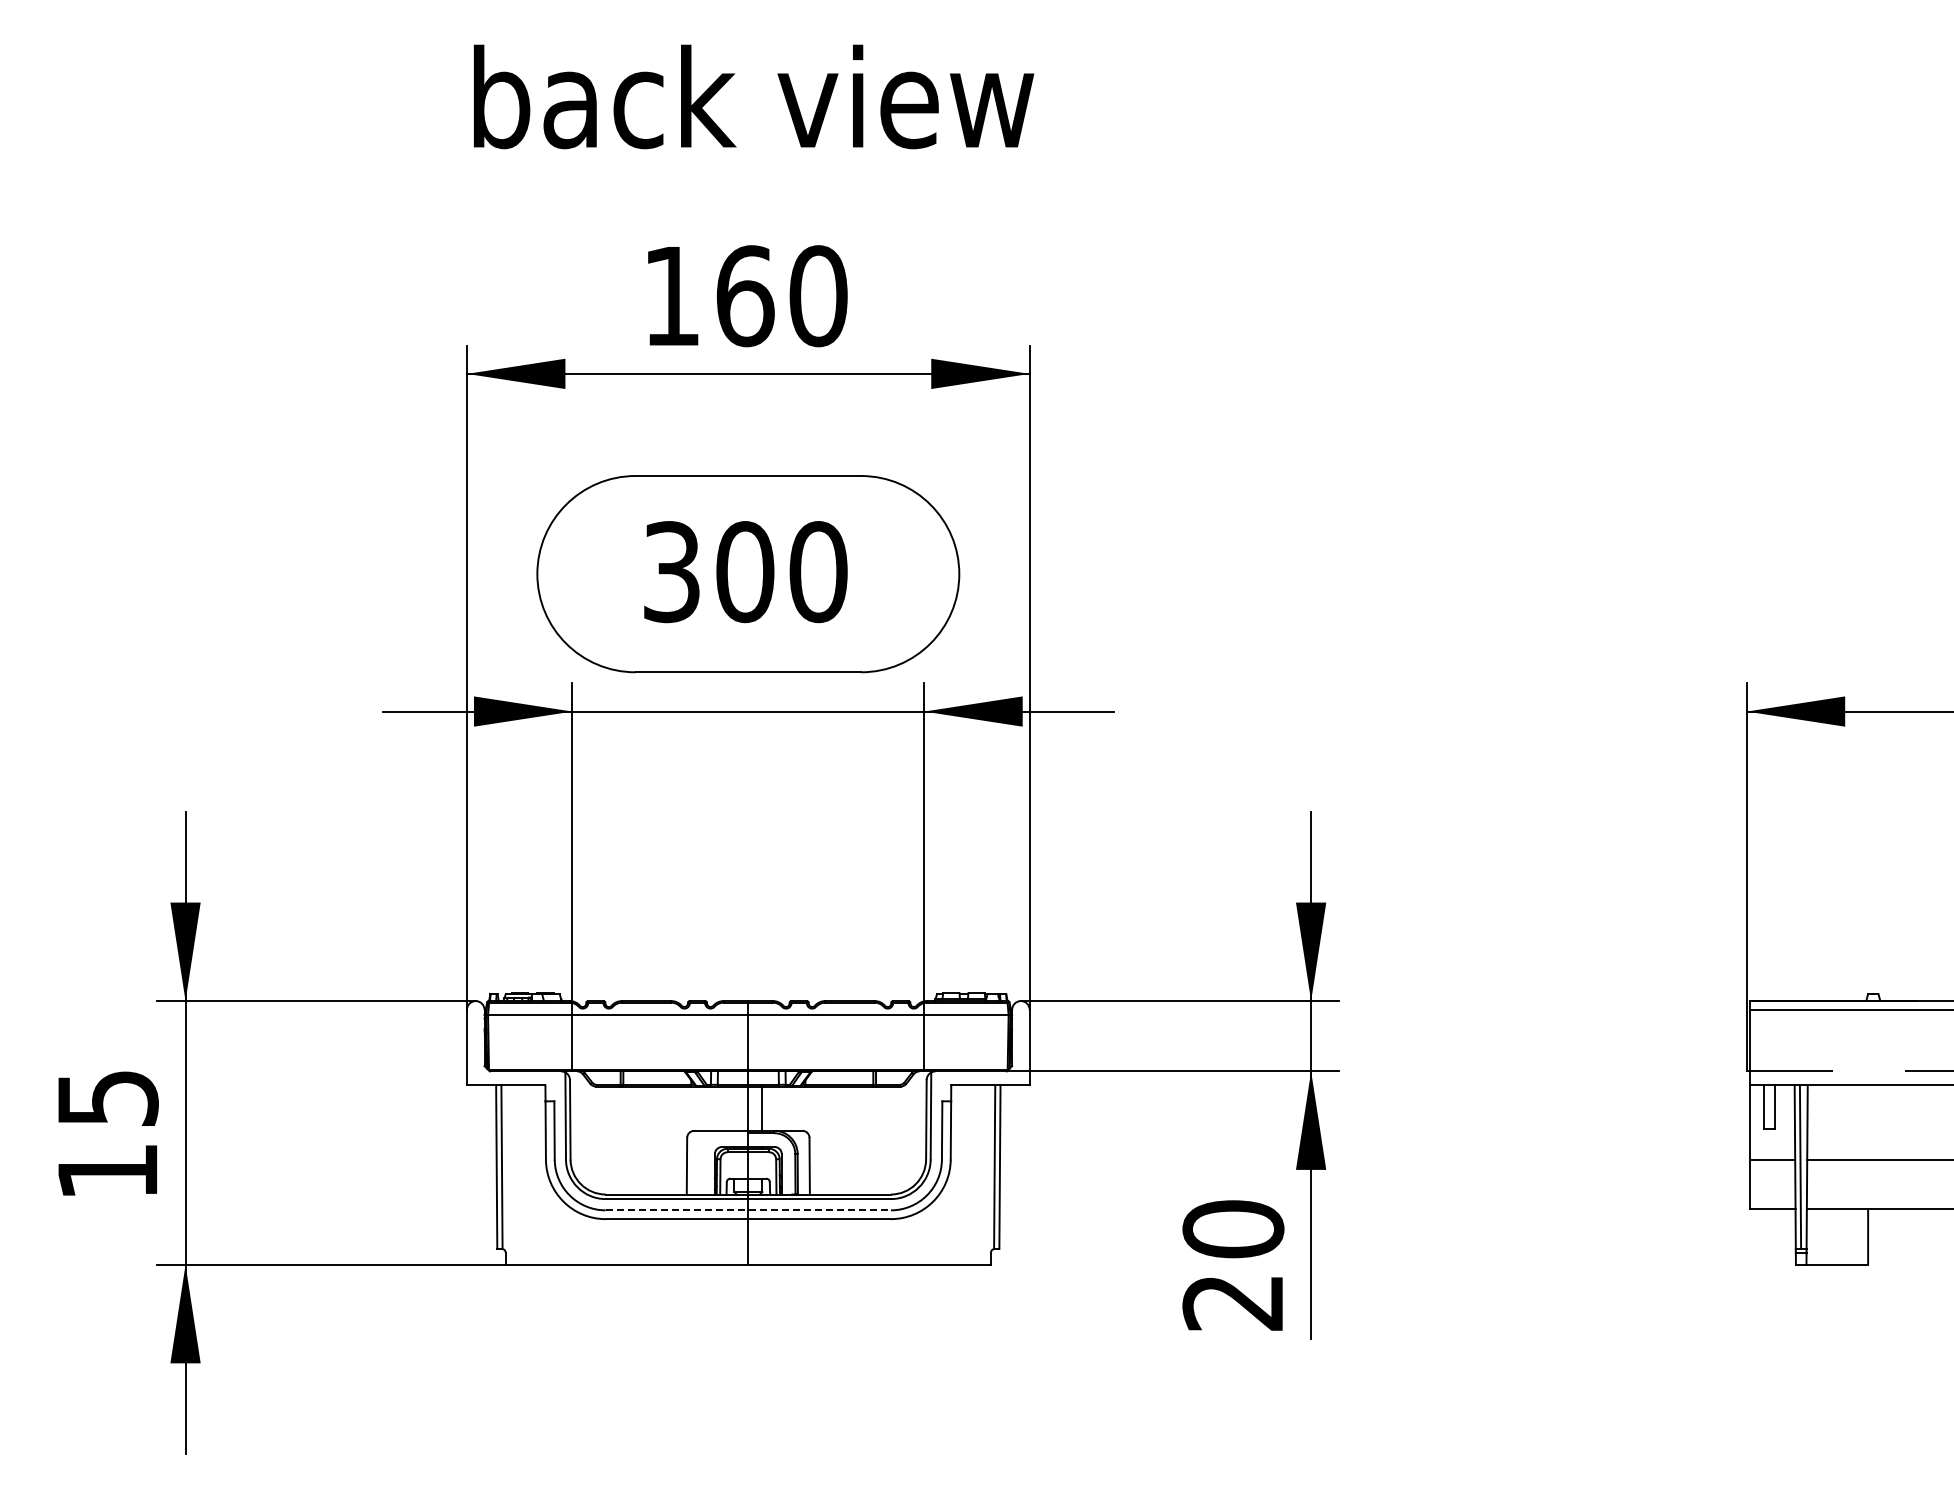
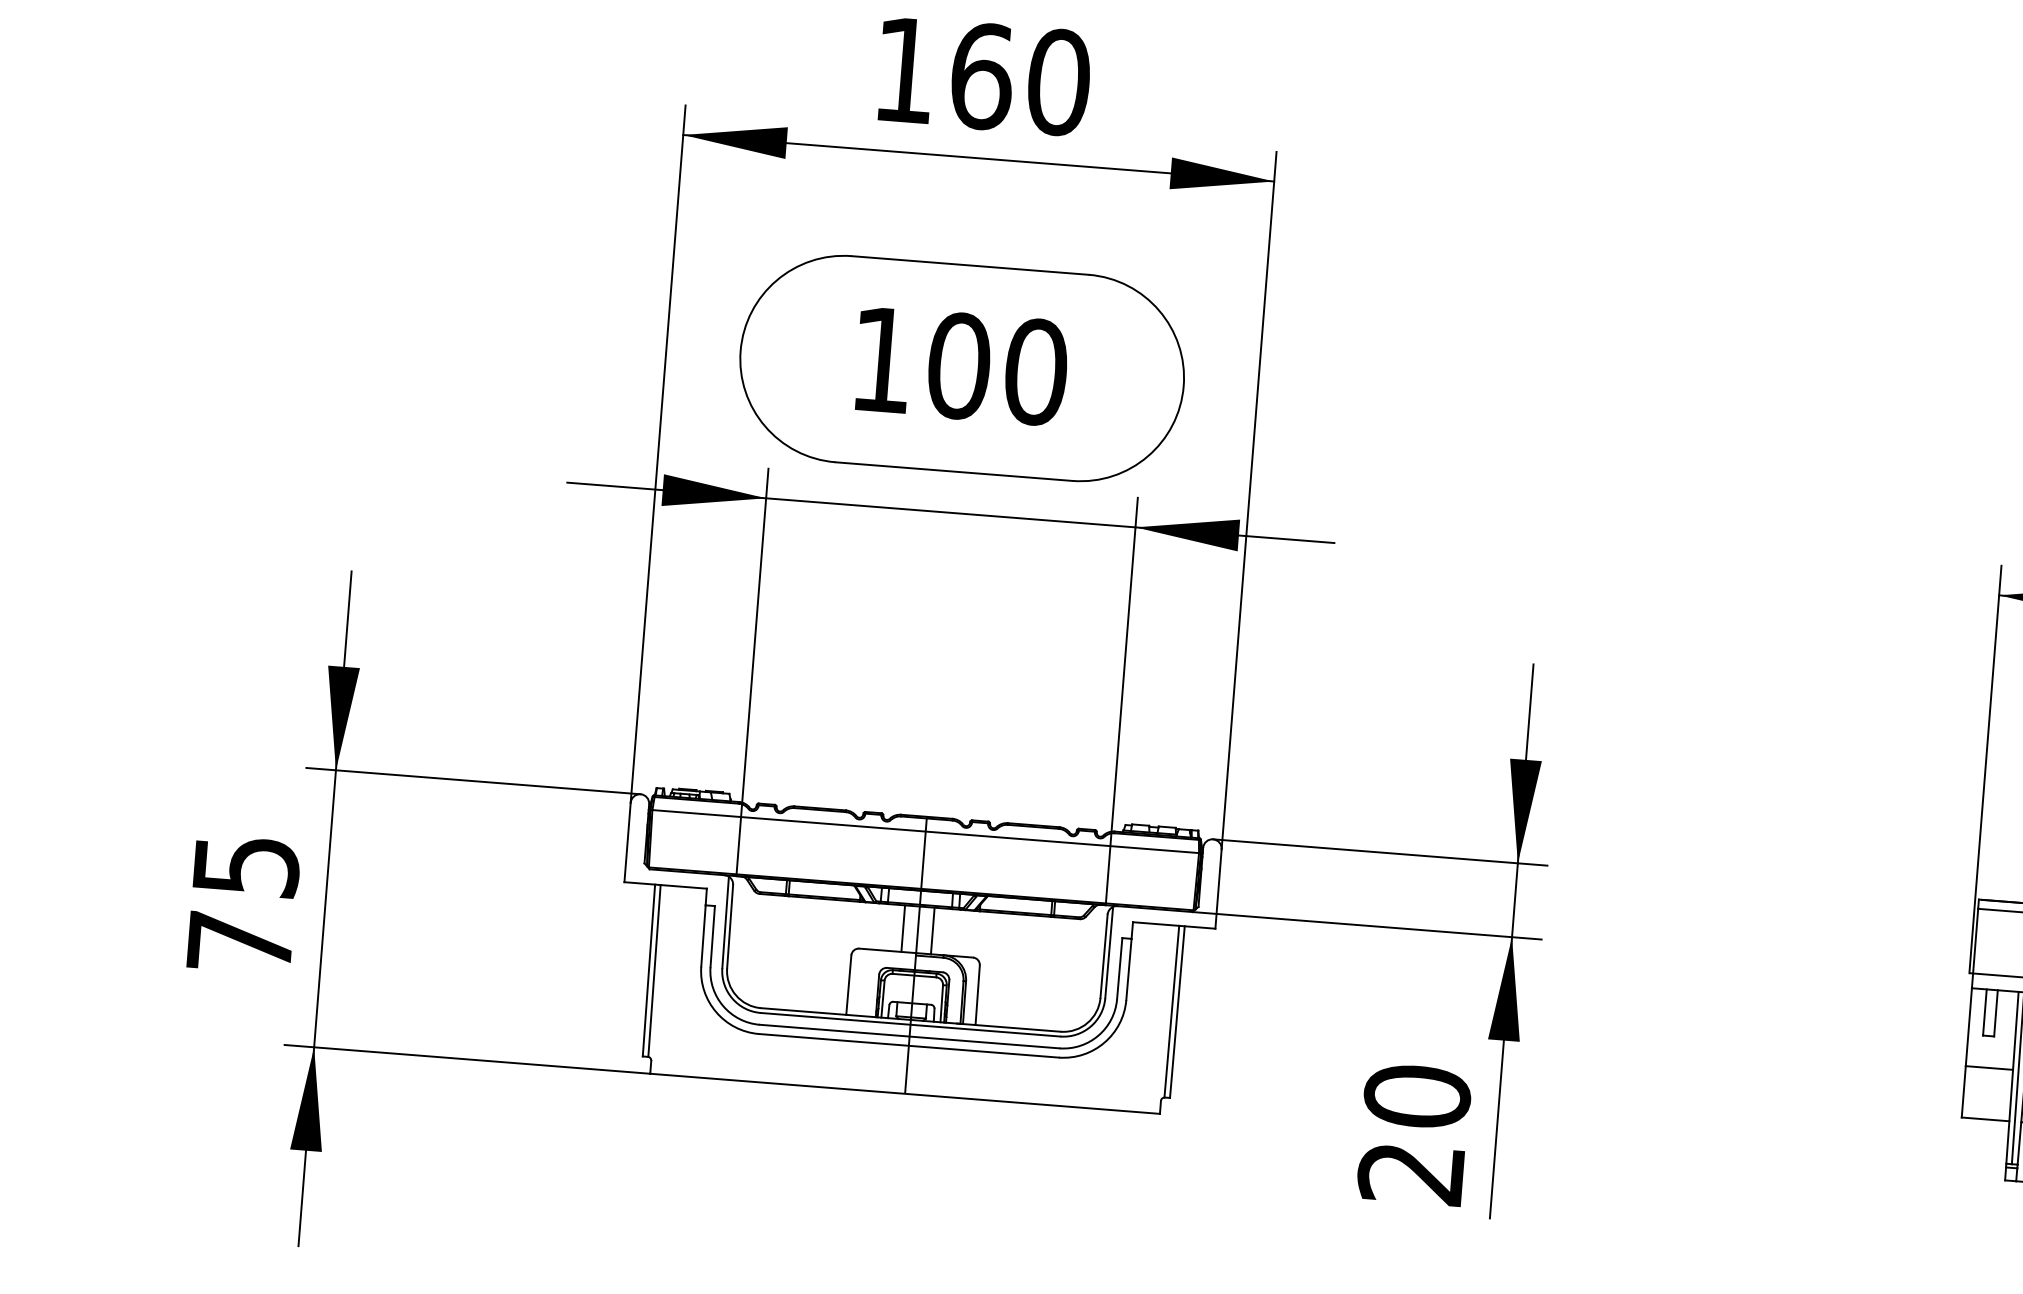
text: (671, 572) -> (881, 360), 300 -> 100
line: (734, 1108) -> (903, 928), added
text: (107, 1171) -> (239, 942), 15 -> 75
line: (748, 1210) -> (909, 1036), dashed -> solid

